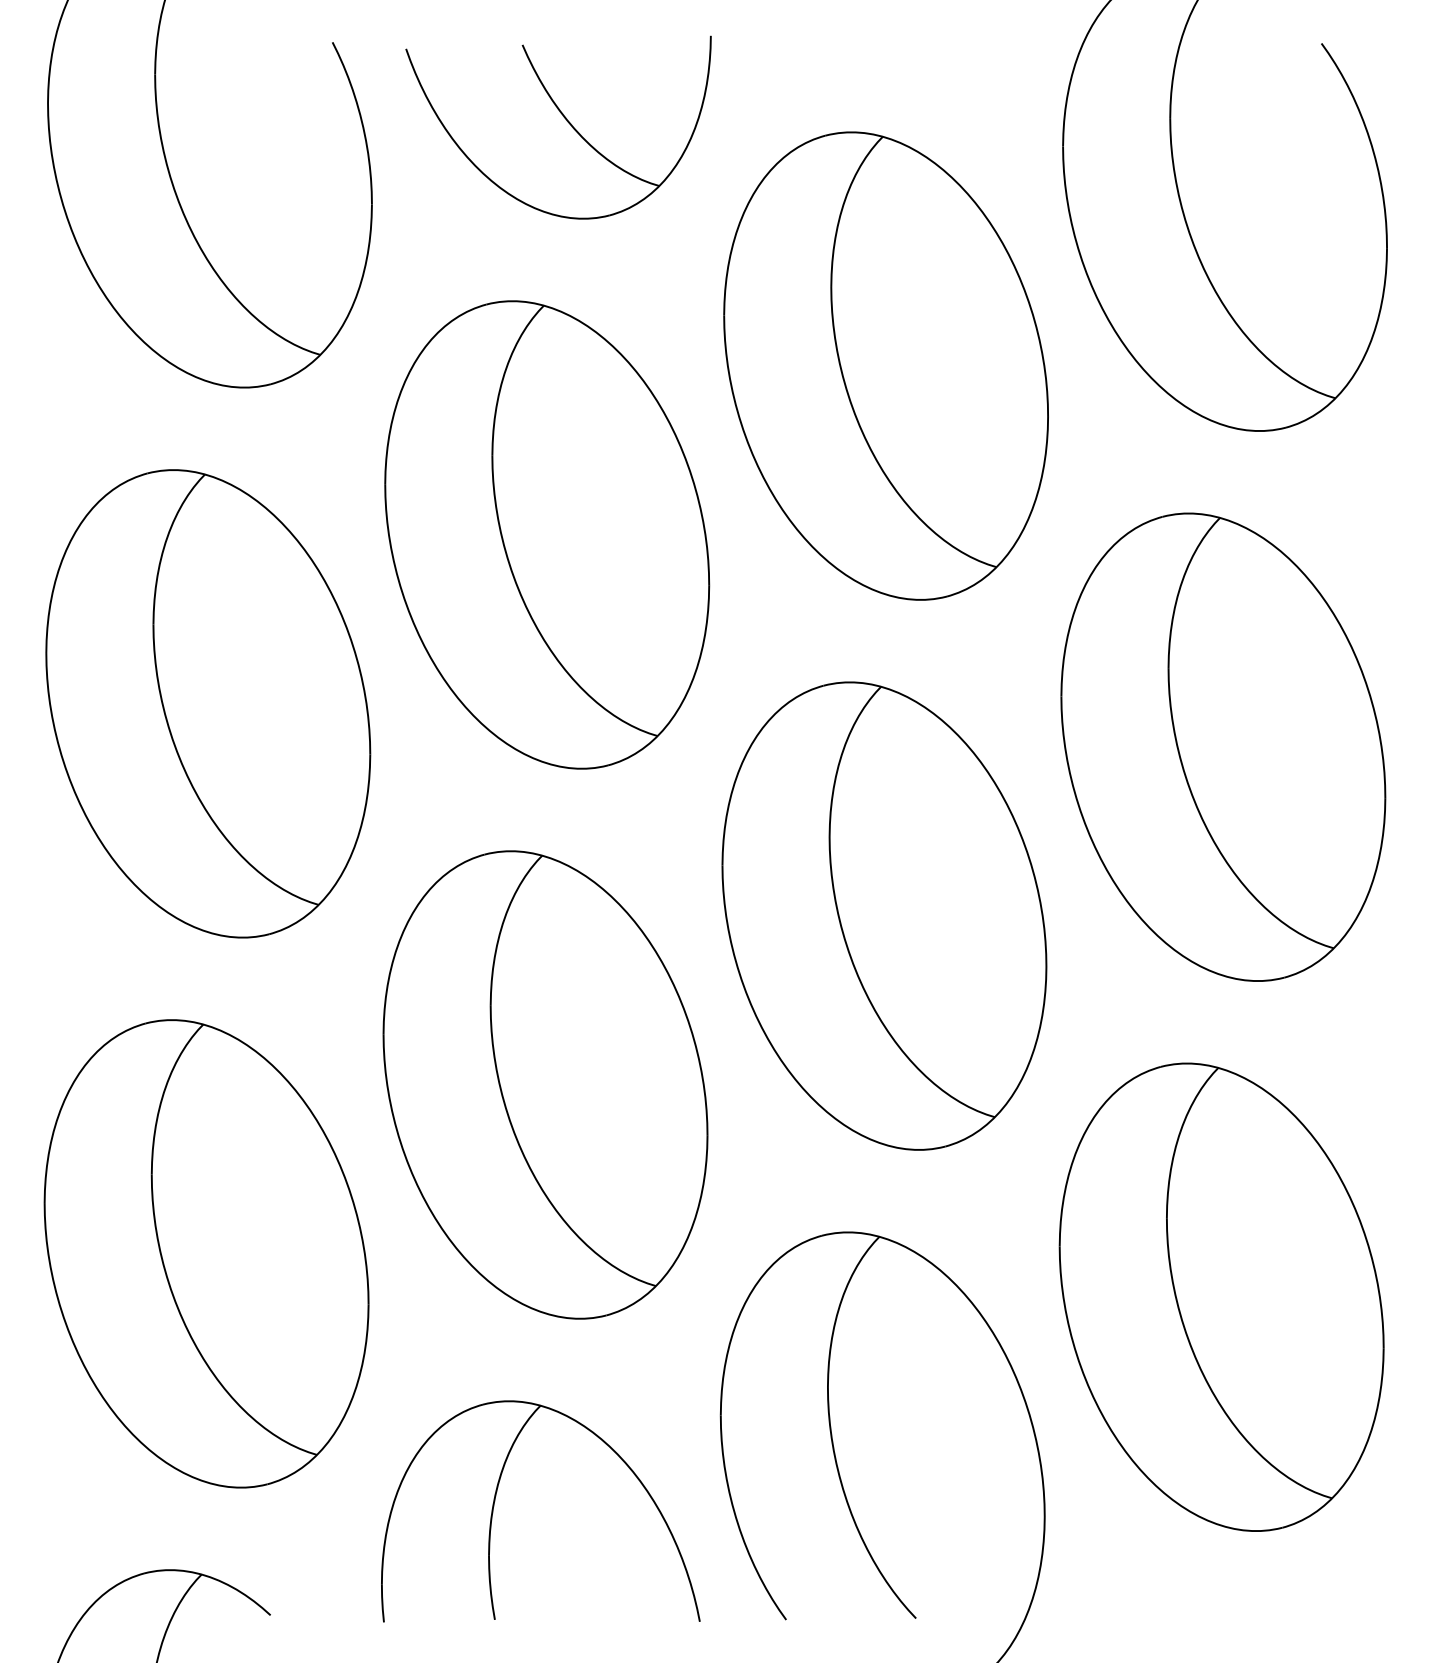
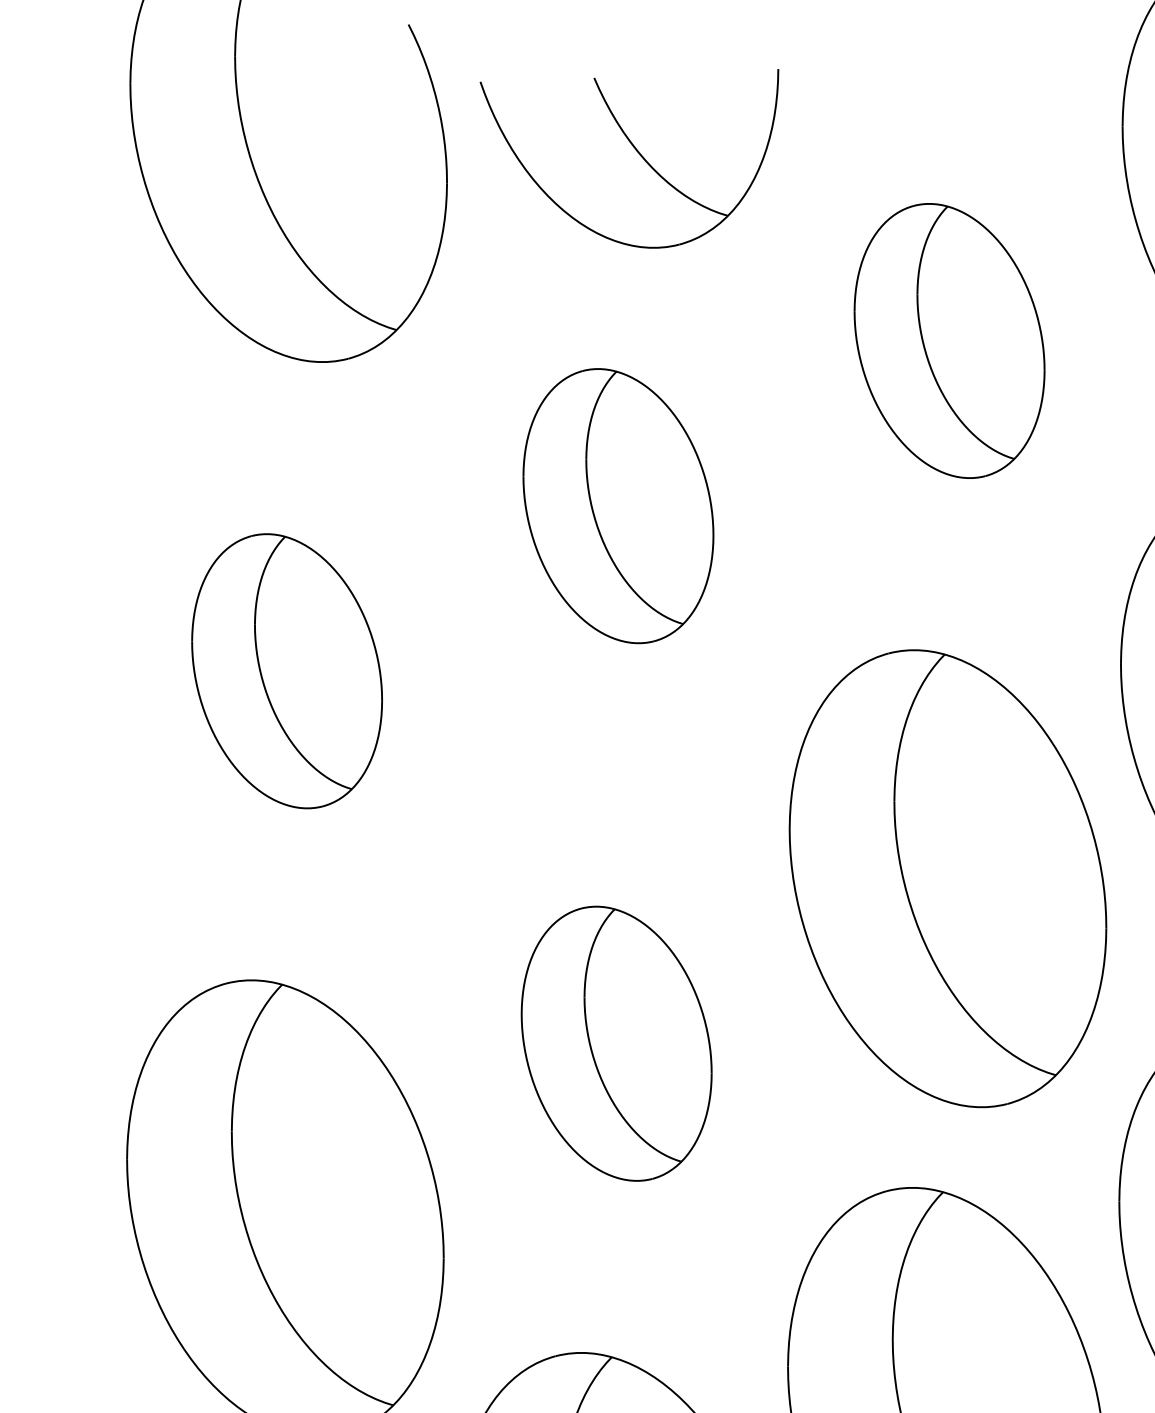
part: (566, 121) -> (637, 152), moved
part: (885, 365) -> (949, 340), size x0.6
part: (547, 534) -> (618, 505), size x0.6
part: (208, 703) -> (287, 670), size x0.6
part: (545, 1084) -> (616, 1043), size x0.6

